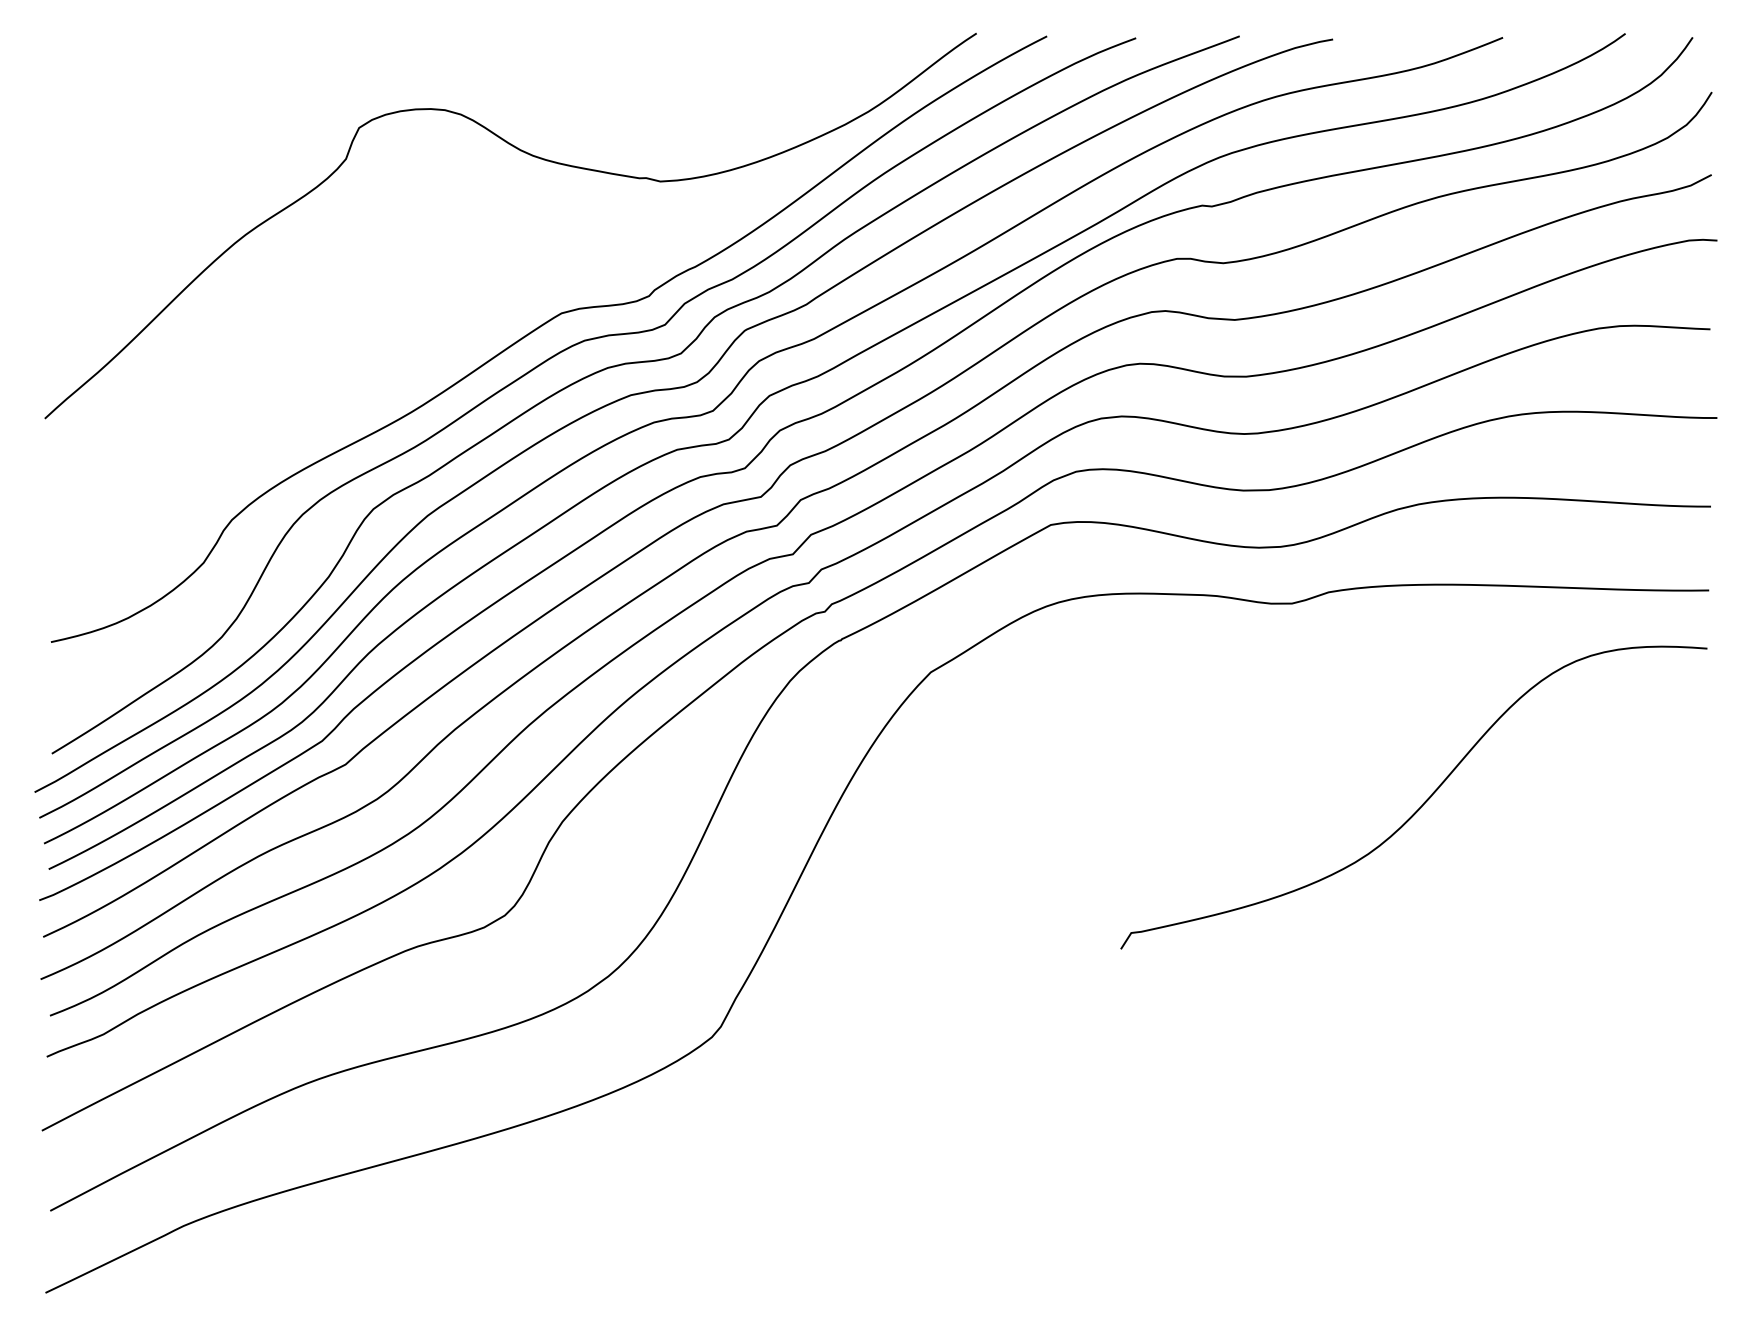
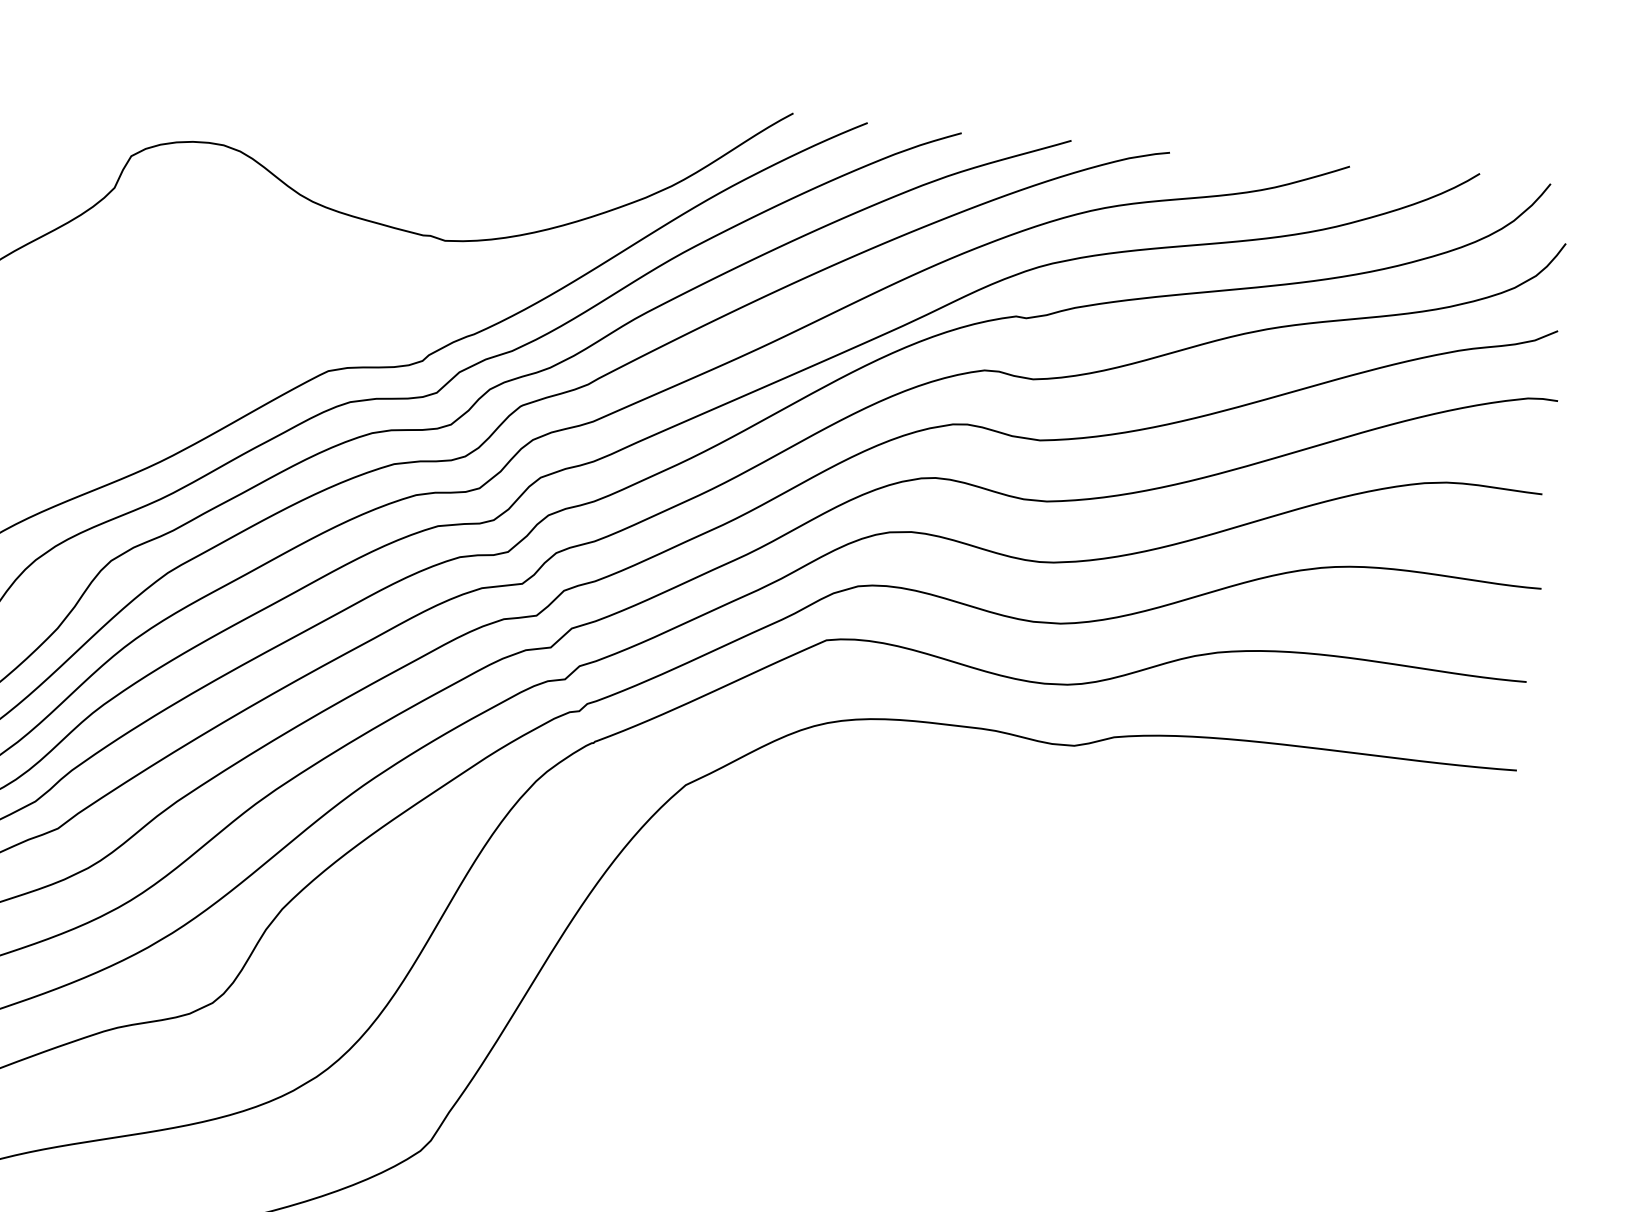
curve: (1423, 802) -> (1195, 968), removed

